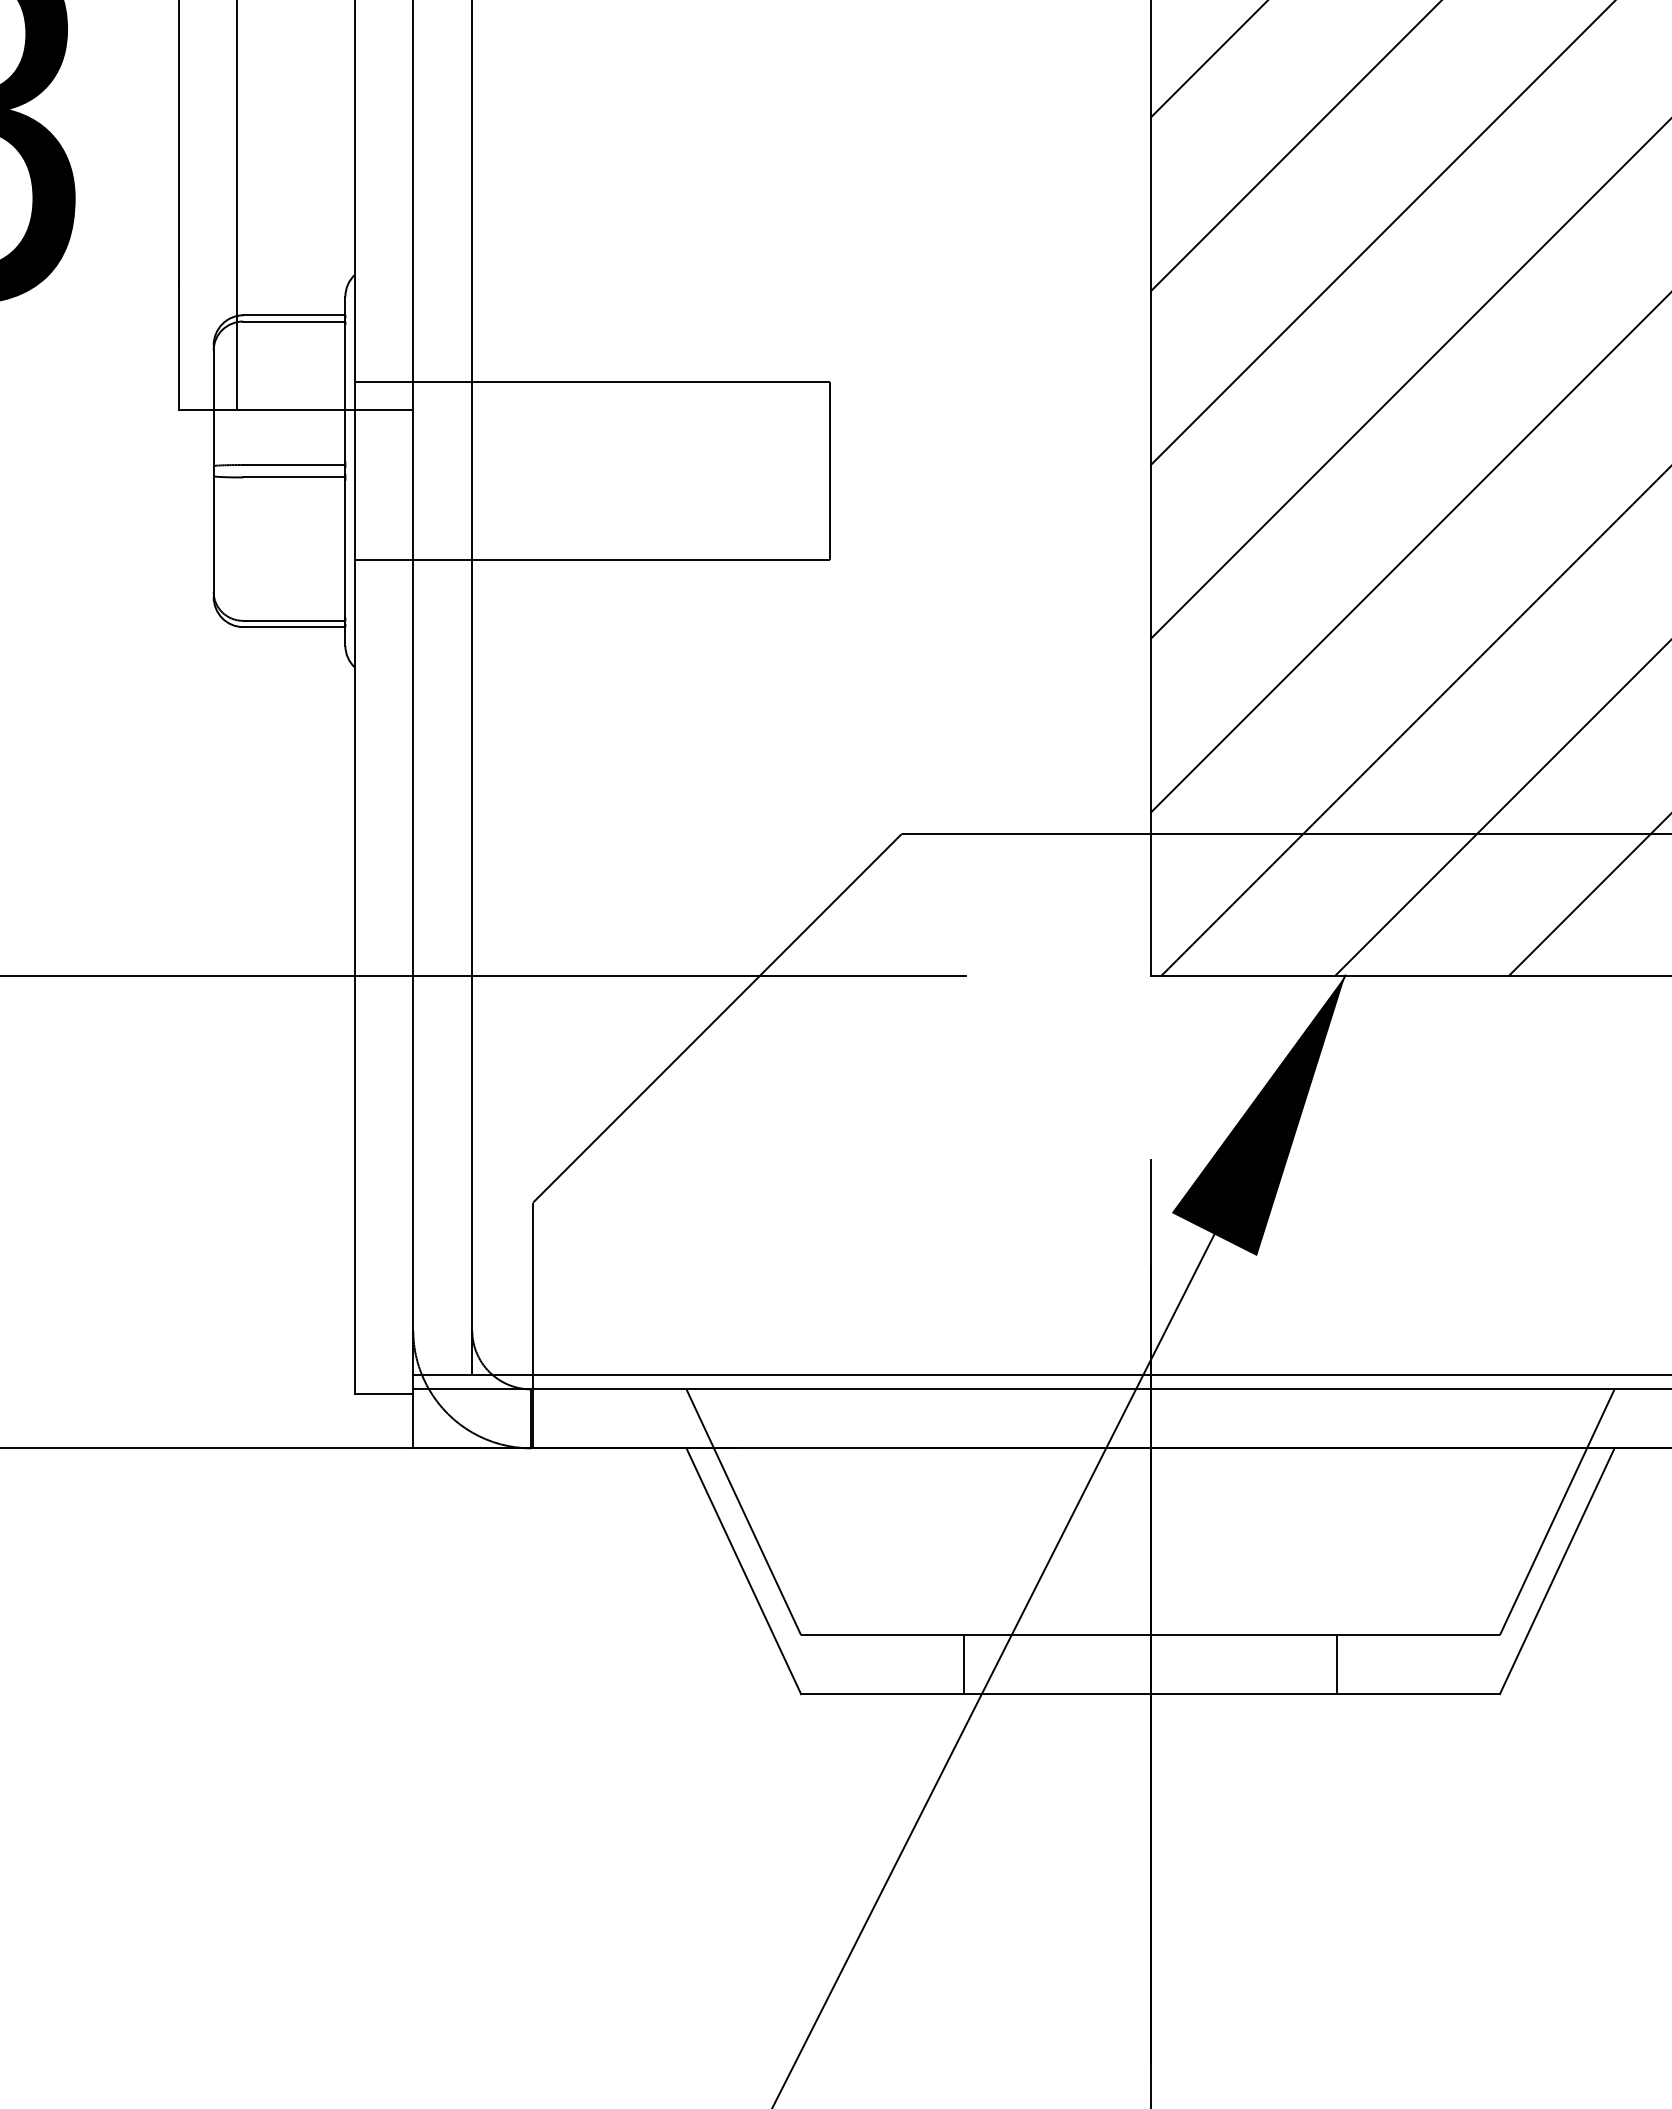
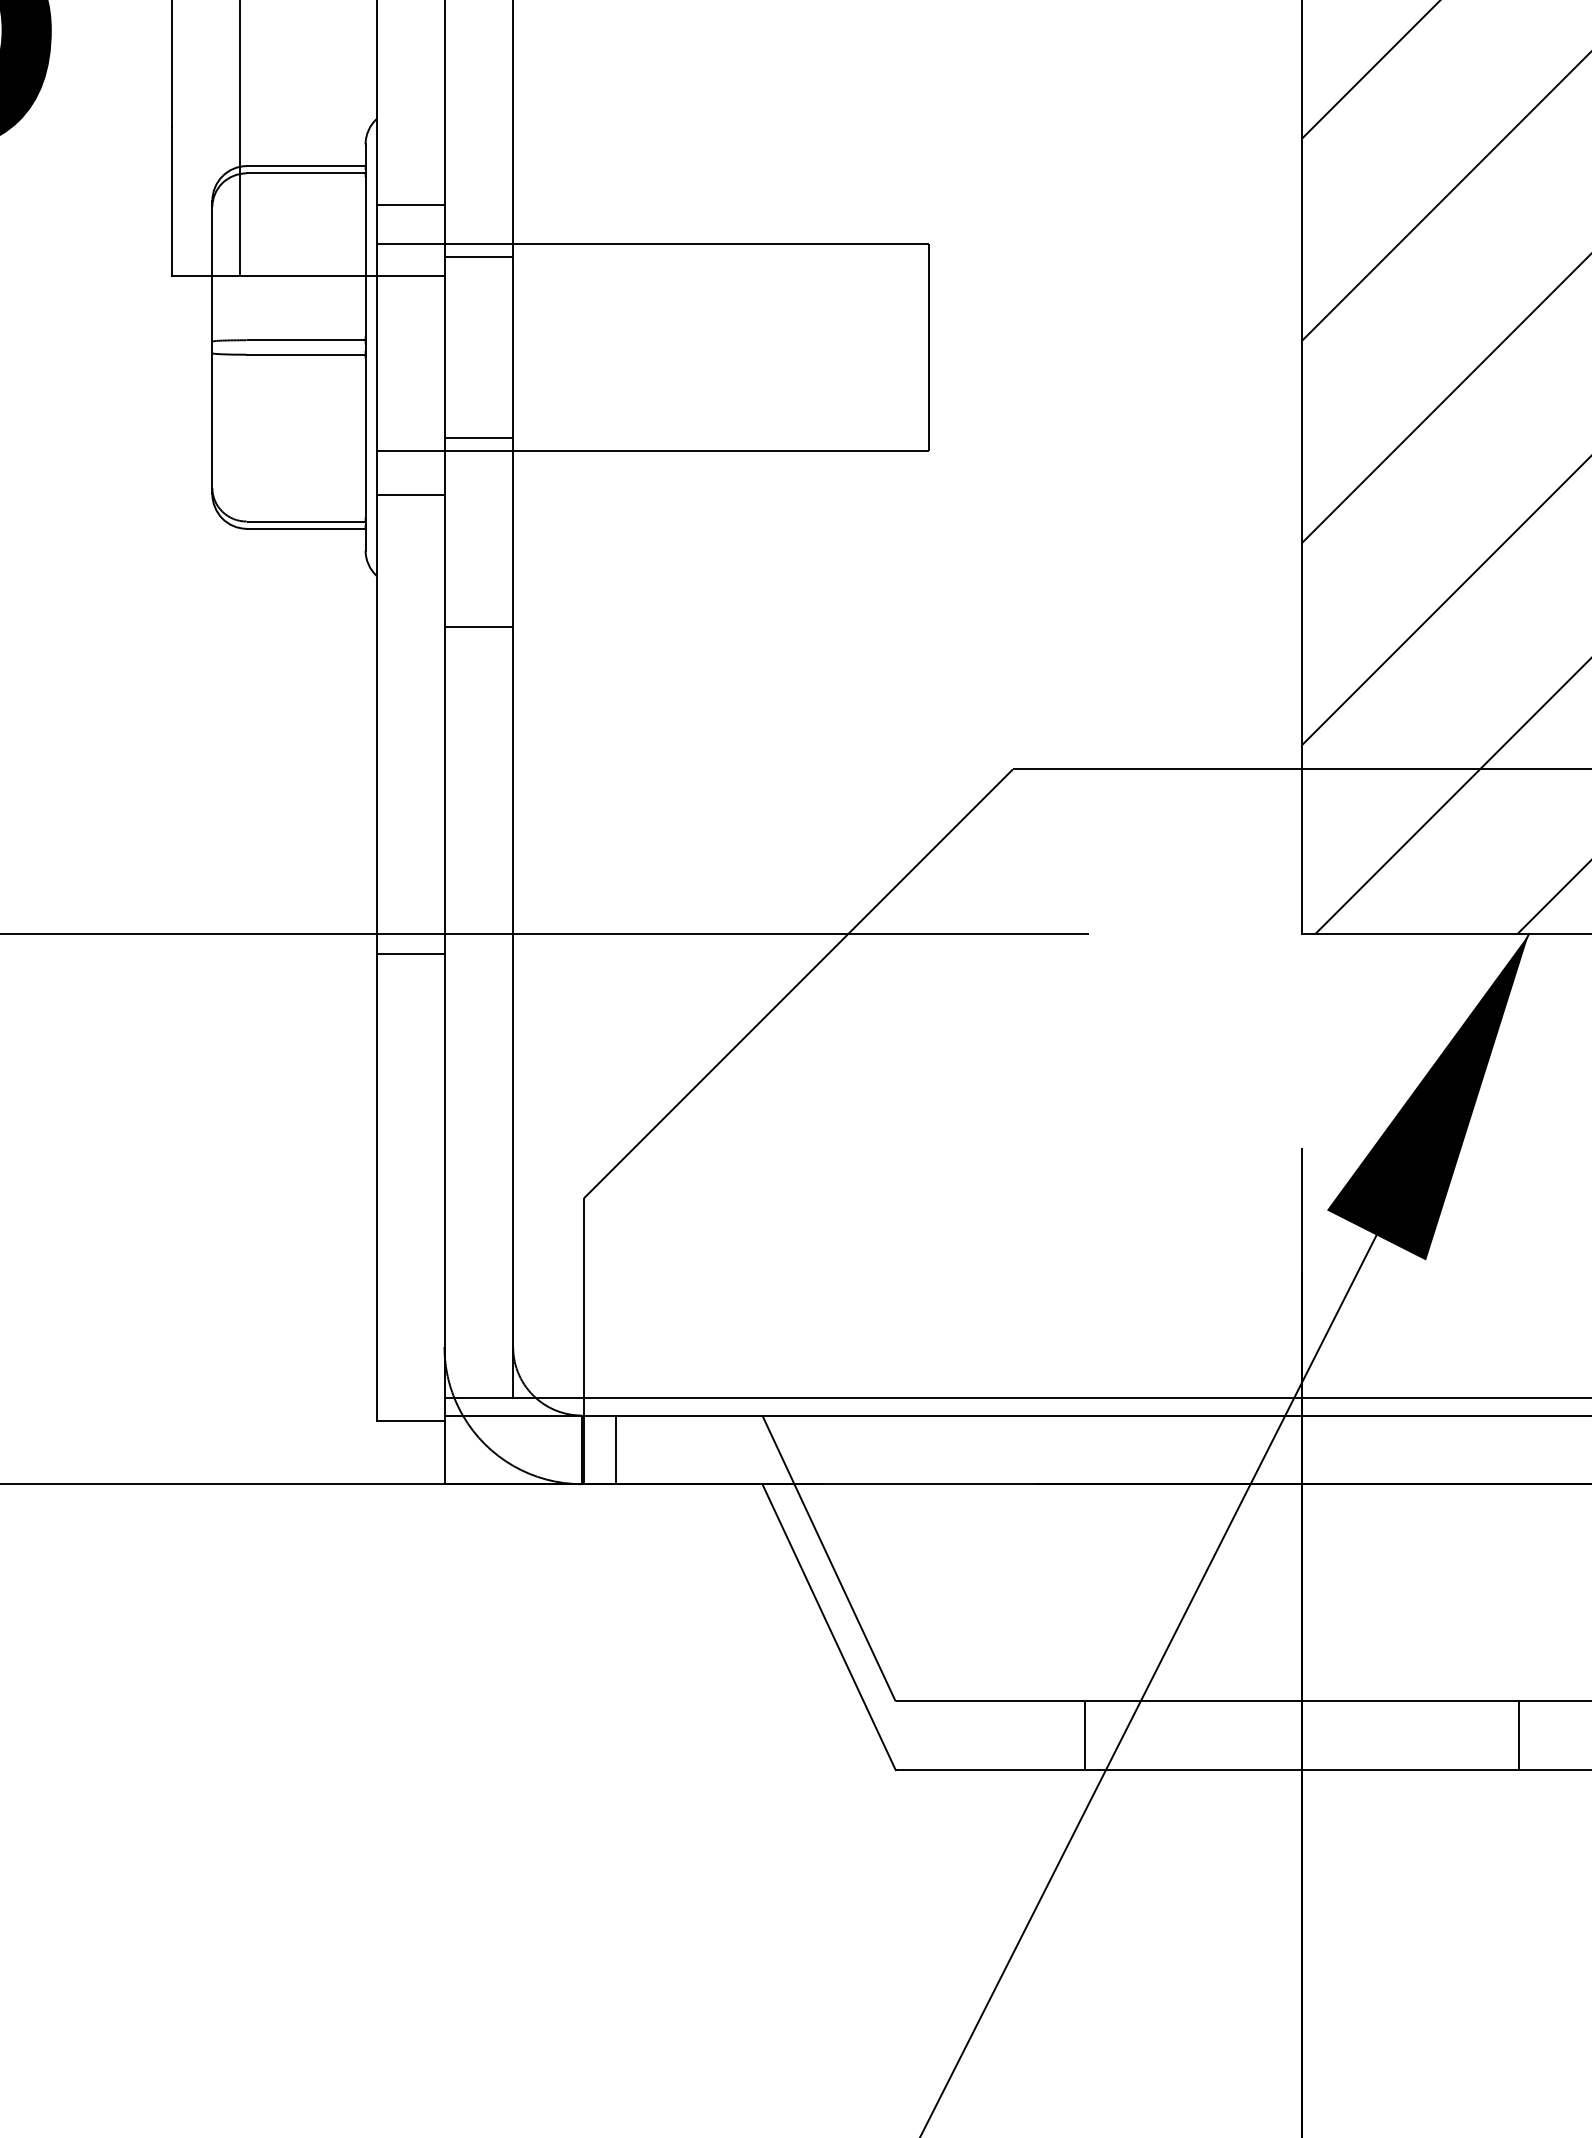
line: (384, 348) -> (411, 204), added
line: (442, 393) -> (478, 257), added
line: (442, 549) -> (478, 438), added
line: (384, 598) -> (411, 495), added
line: (442, 711) -> (478, 626), added
line: (384, 992) -> (411, 953), added
line: (560, 1418) -> (615, 1449), added

